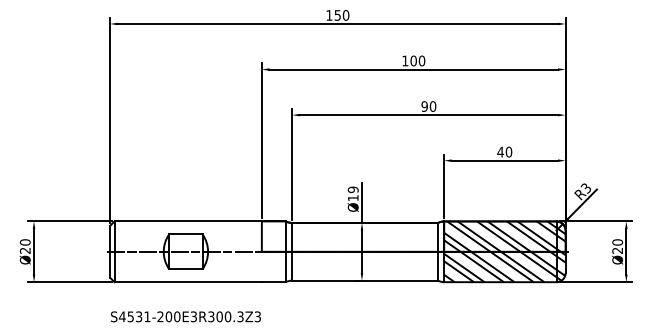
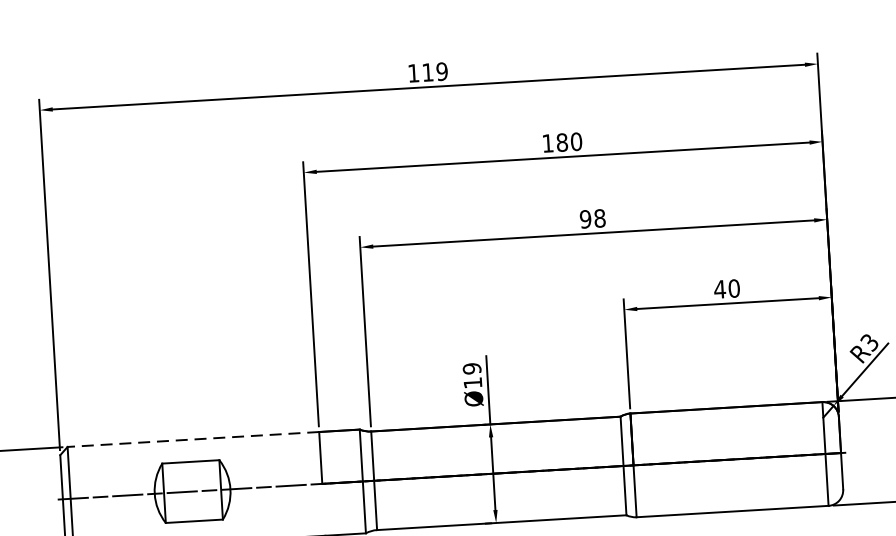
text: (341, 15) -> (434, 72), 150 -> 119
text: (413, 60) -> (561, 141), 100 -> 180
text: (432, 106) -> (598, 218), 90 -> 98
line: (188, 221) -> (193, 439), solid -> dashed
hatch: (504, 251) -> (736, 458), removed

